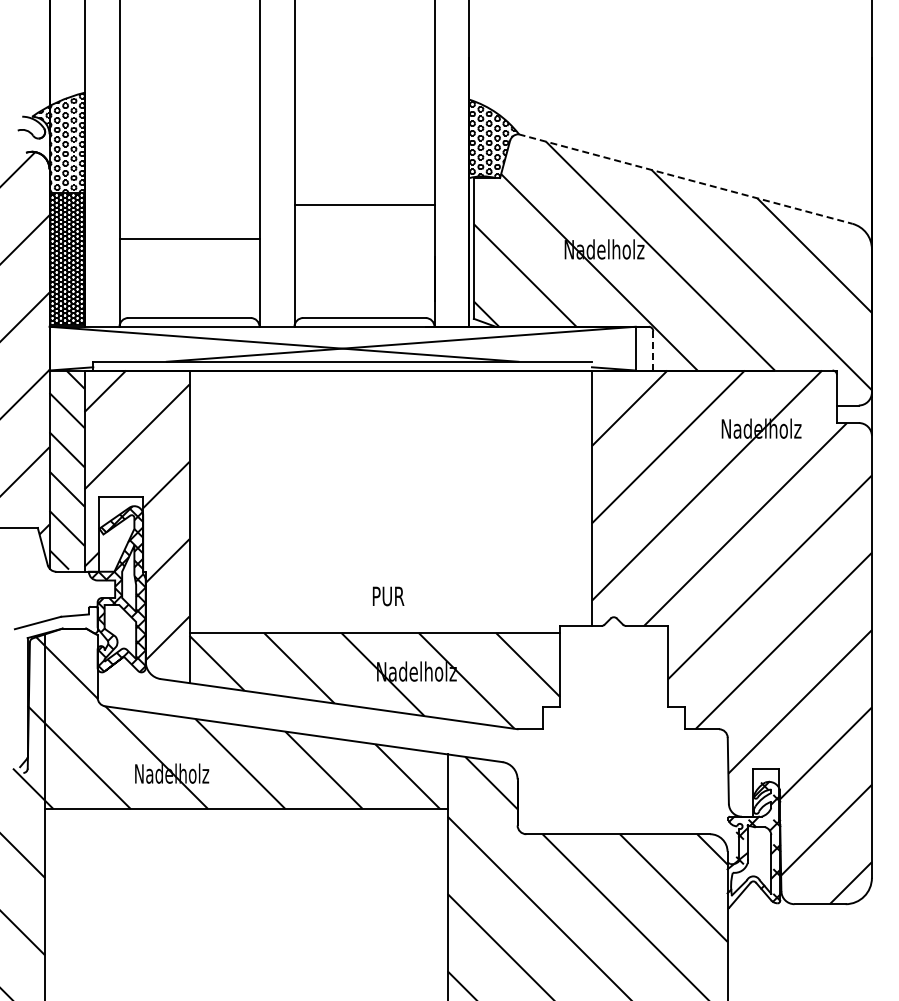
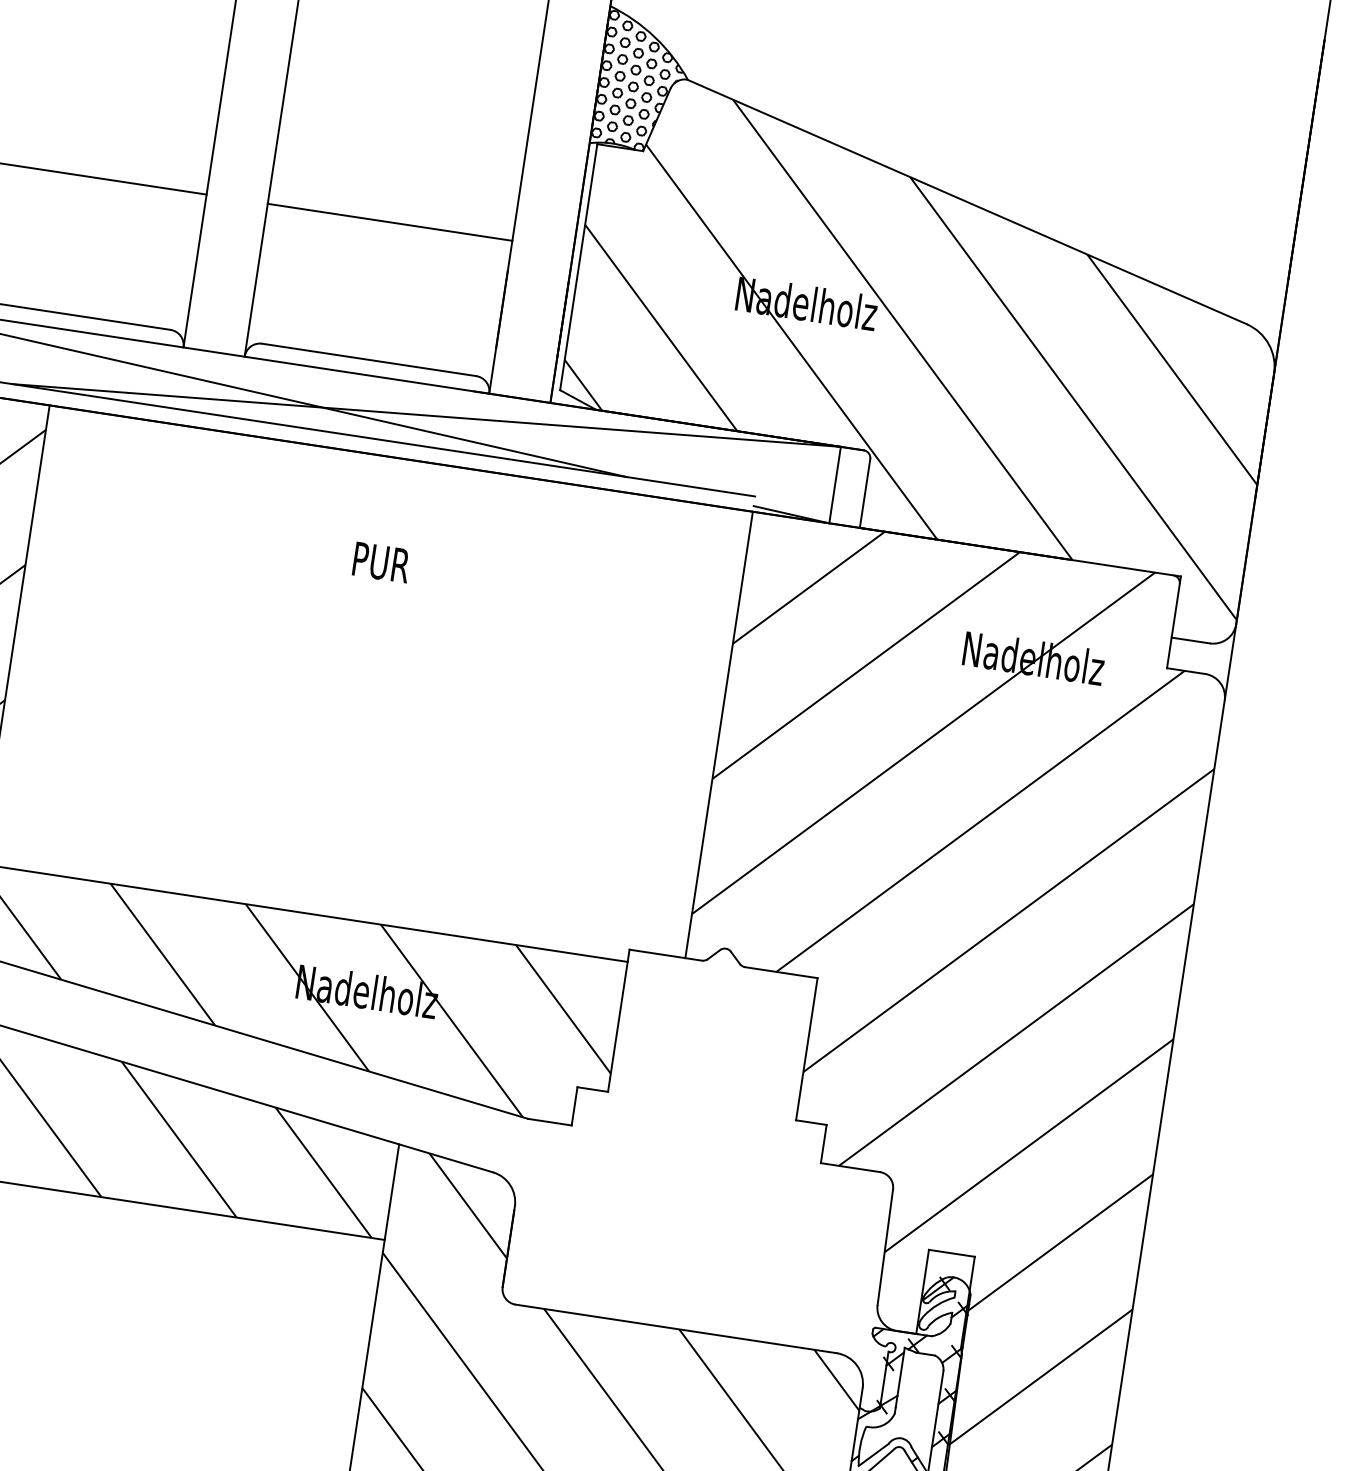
line: (685, 179) -> (966, 202), dashed -> solid
line: (364, 205) -> (390, 222), moved
line: (653, 350) -> (865, 493), dashed -> solid
text: (388, 596) -> (381, 562), moved

